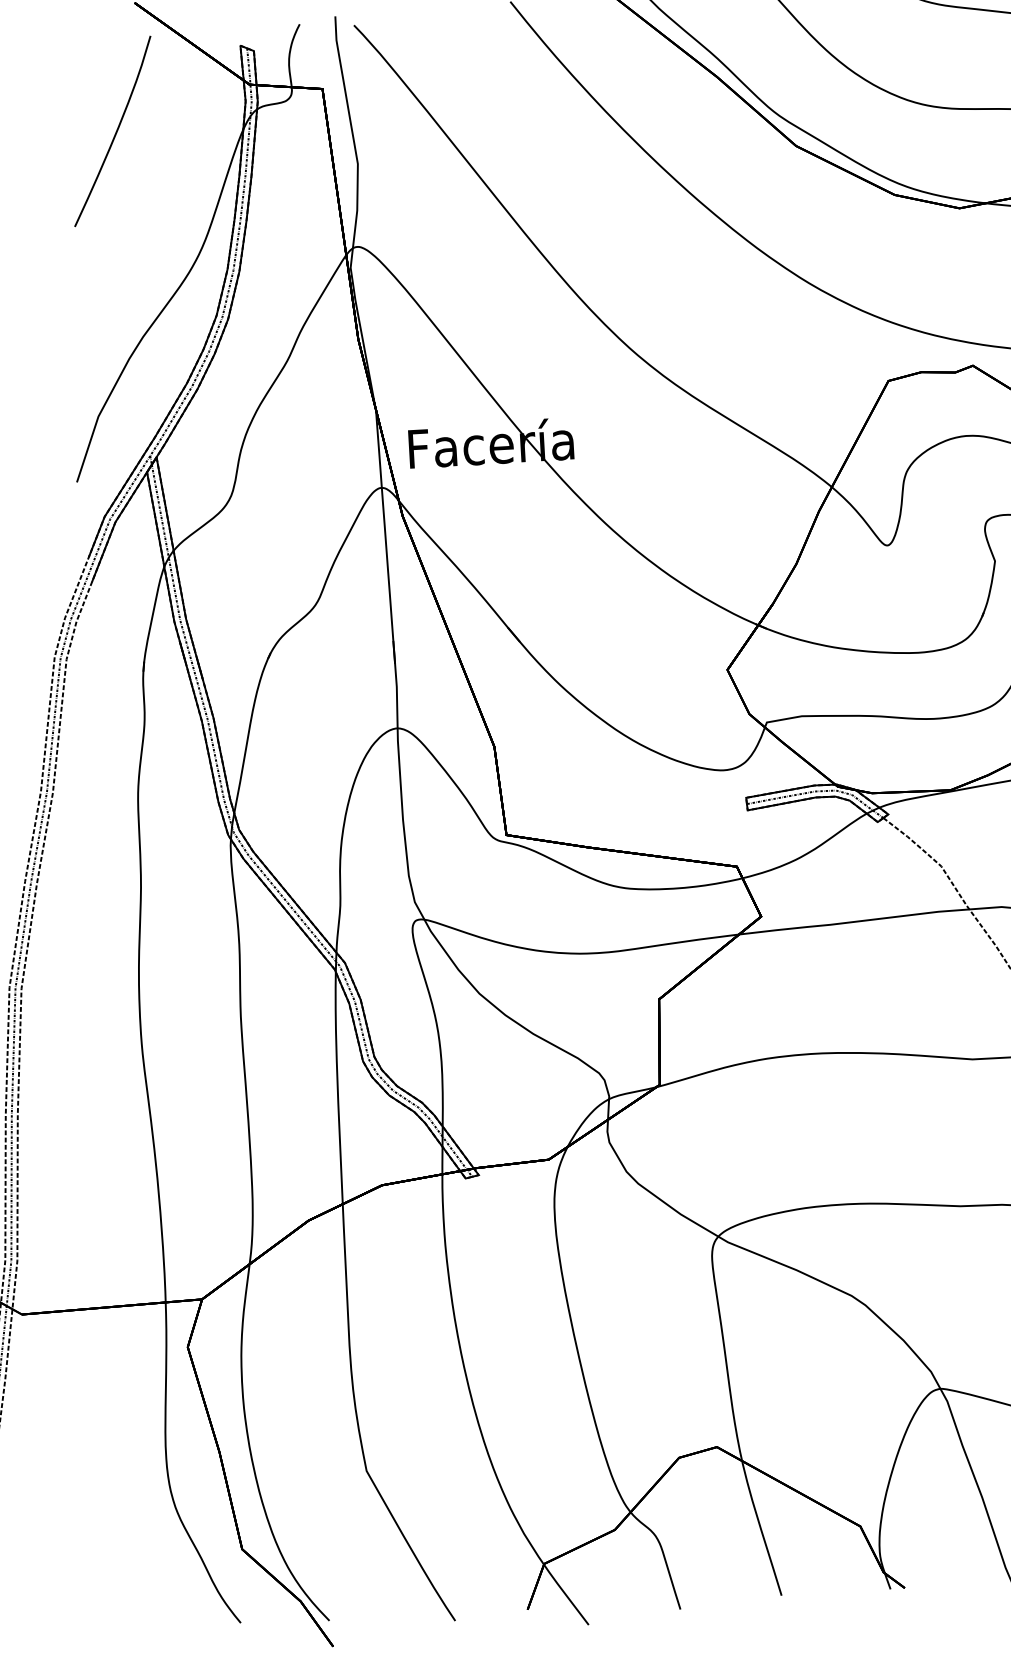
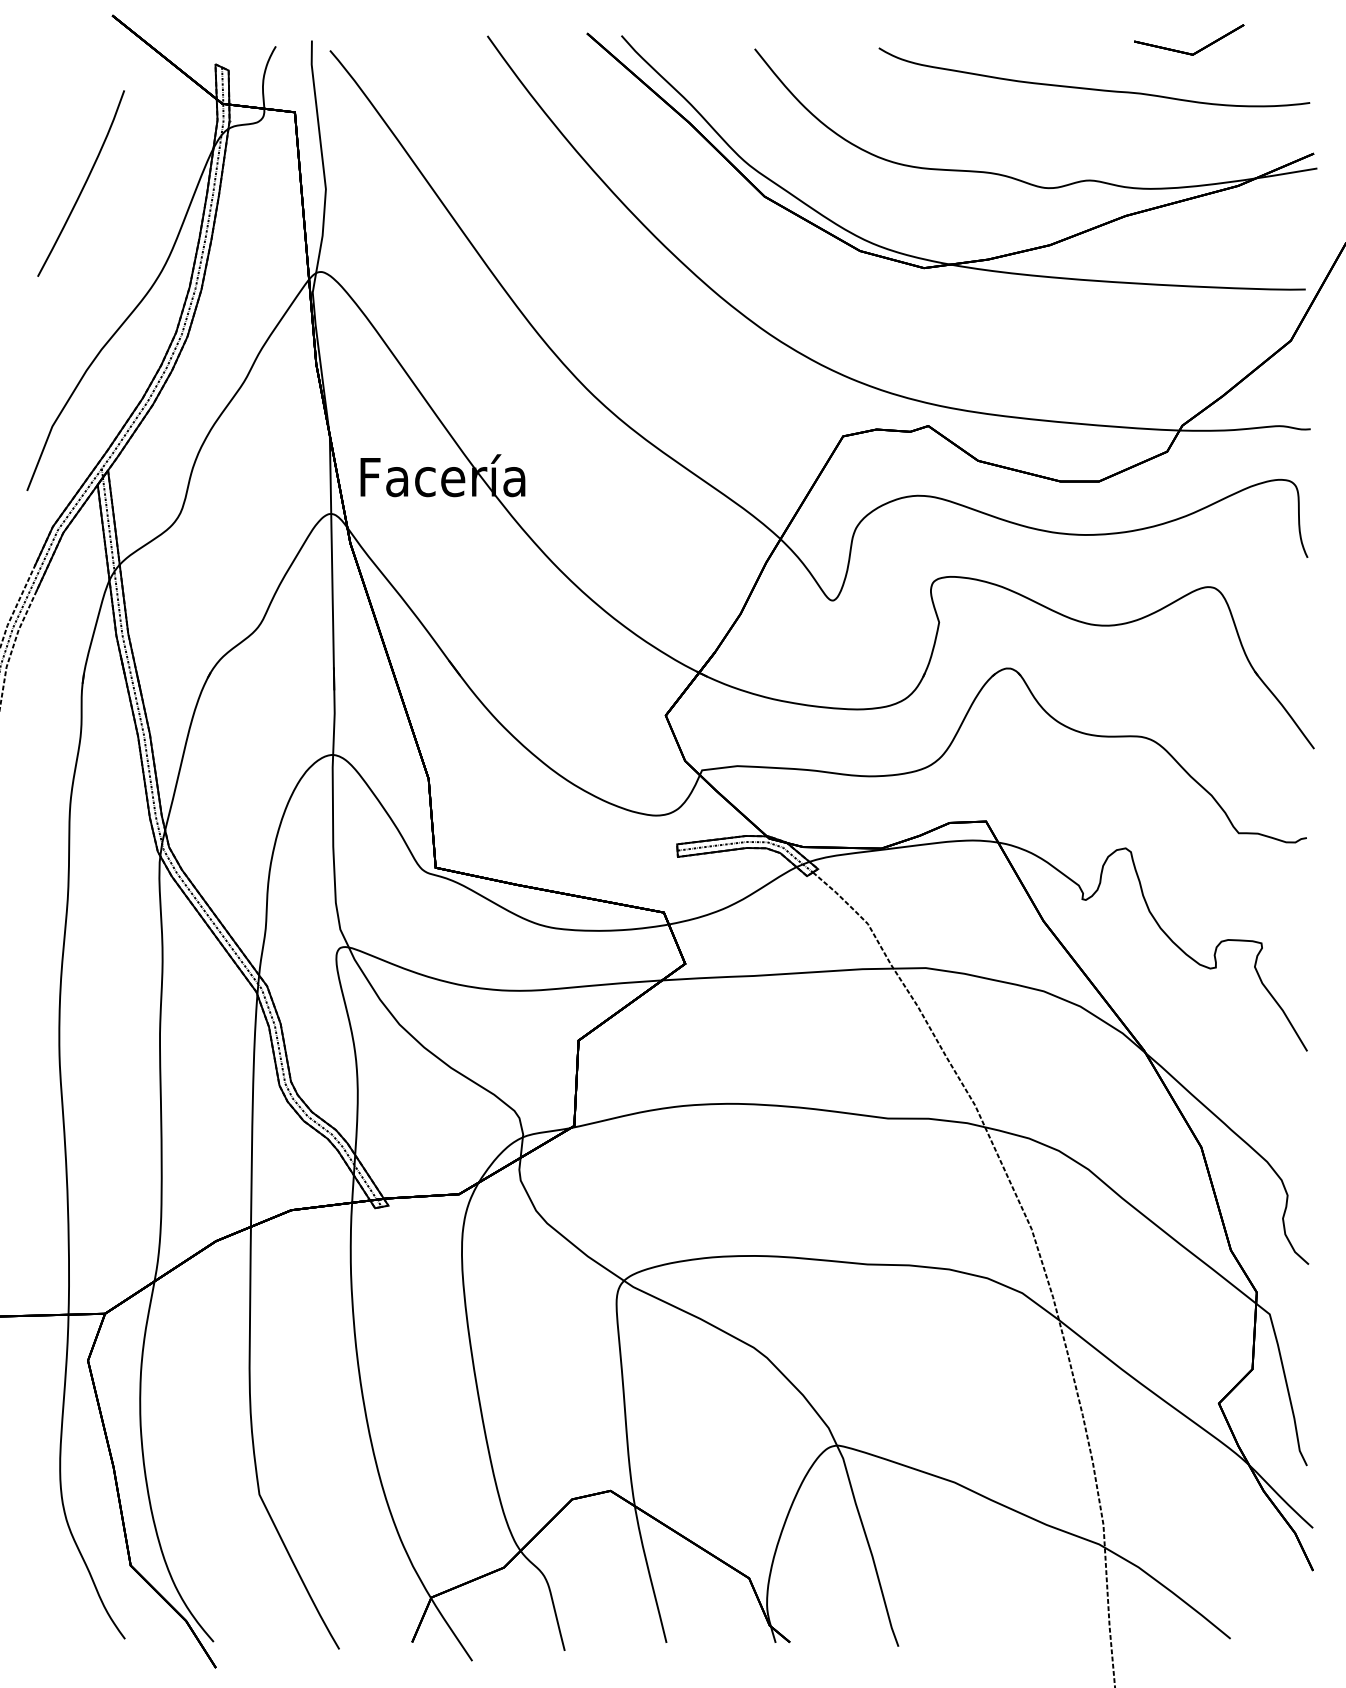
curve: (115, 132) -> (83, 184), moved

